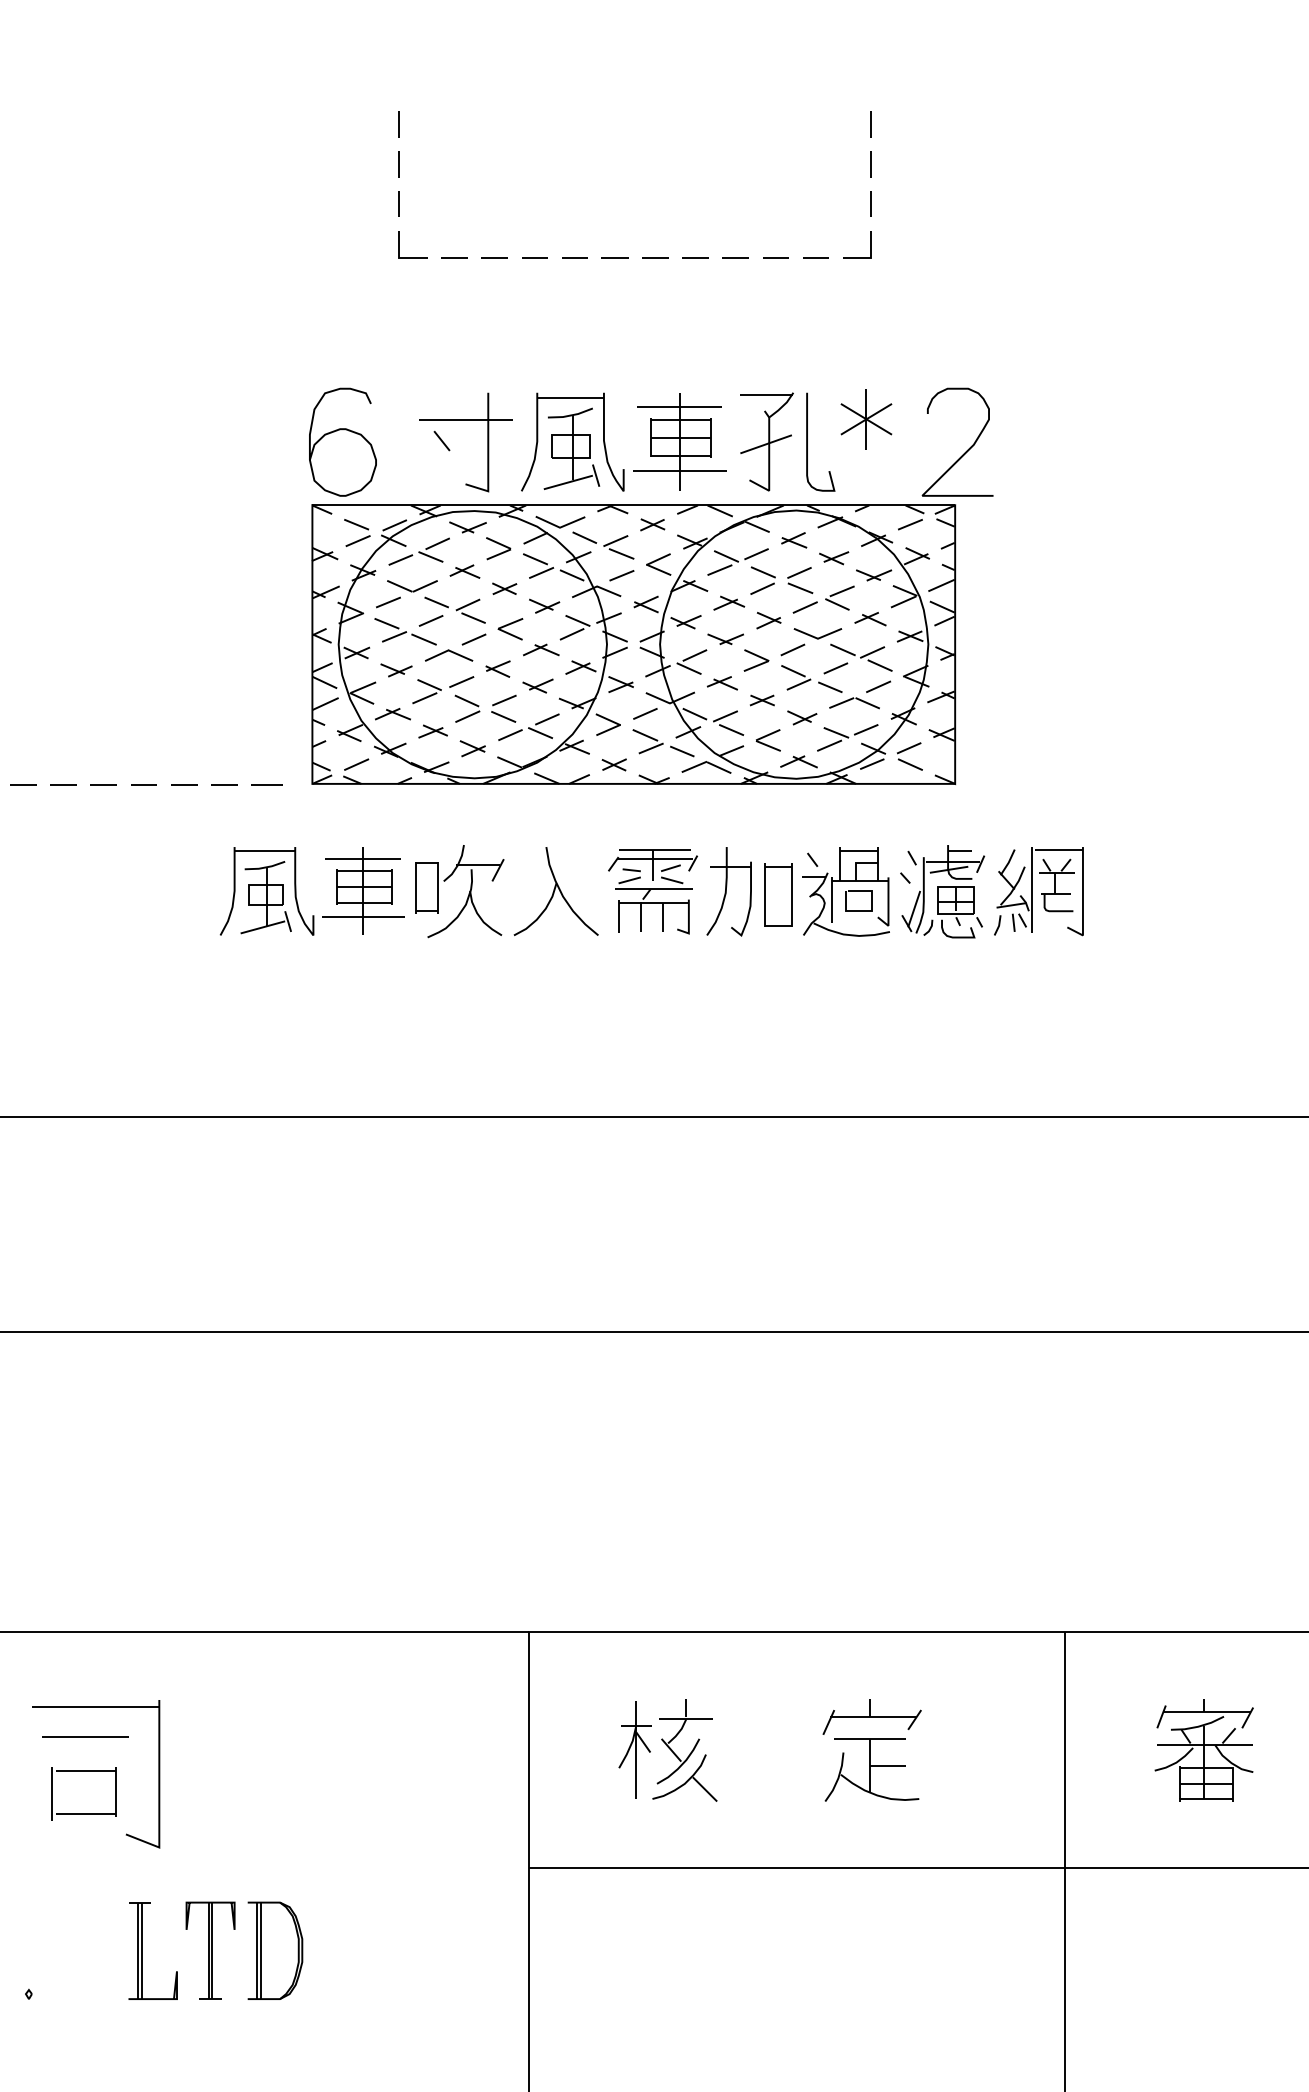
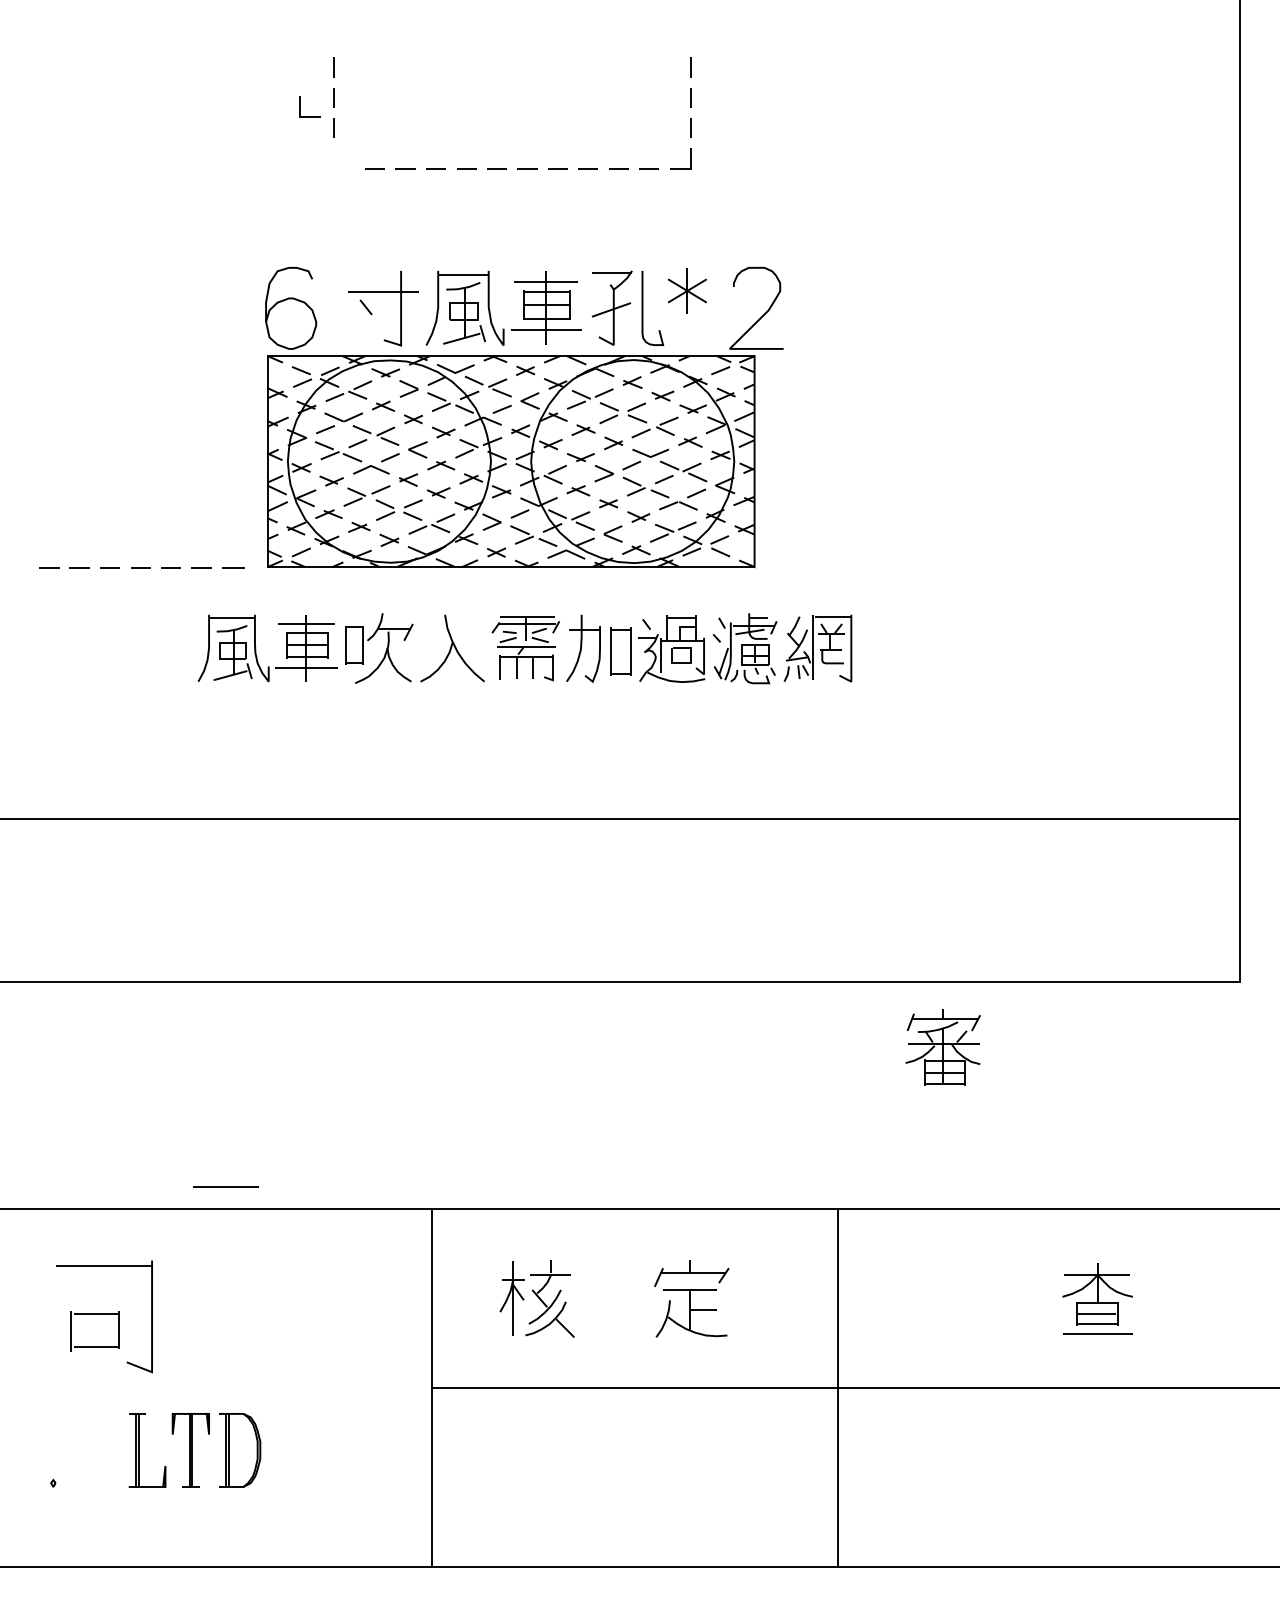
line: (400, 244) -> (300, 106), moved
line: (84, 1736) -> (225, 1186), moved
part: (1203, 1750) -> (942, 1047), moved

